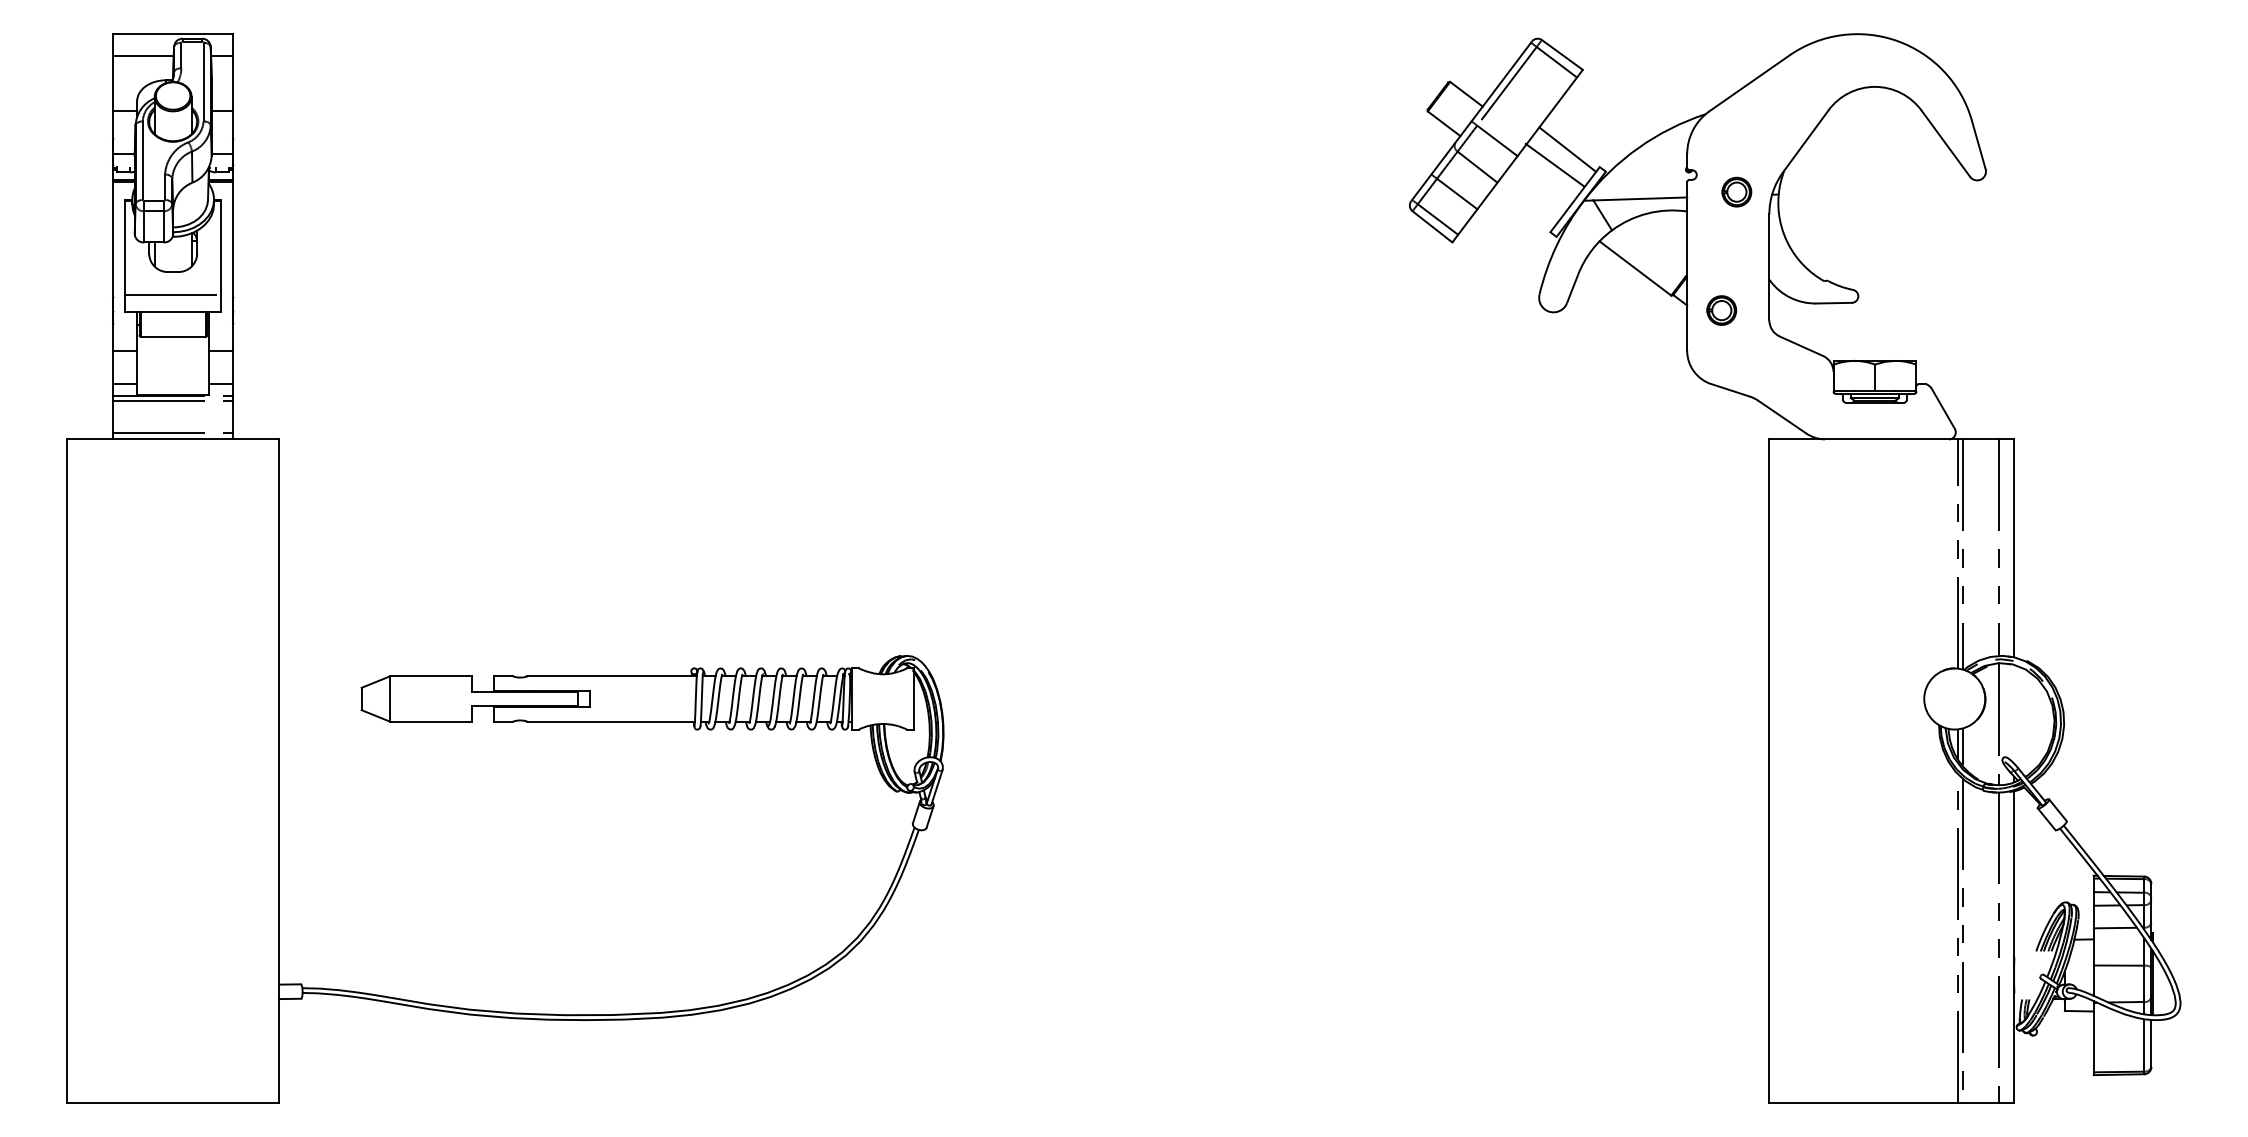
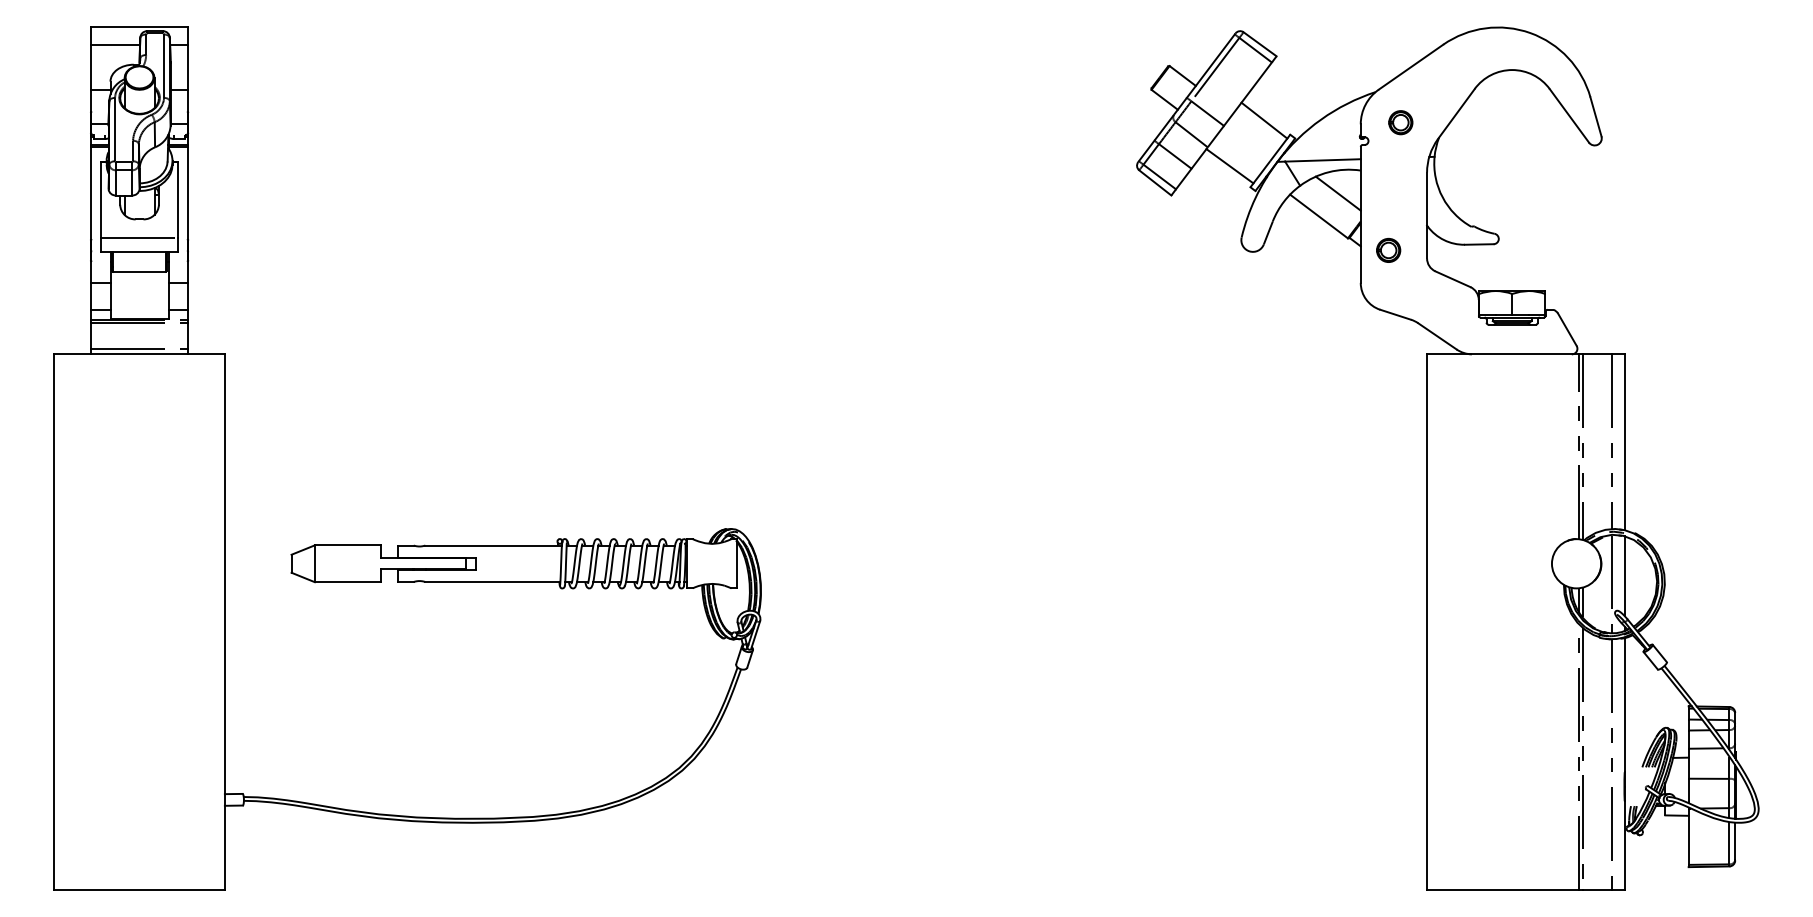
line: (1554, 164) -> (1229, 165), moved
part: (1736, 191) -> (1400, 122), moved
line: (1659, 240) -> (1338, 193), added
line: (2014, 714) -> (1624, 576), added

